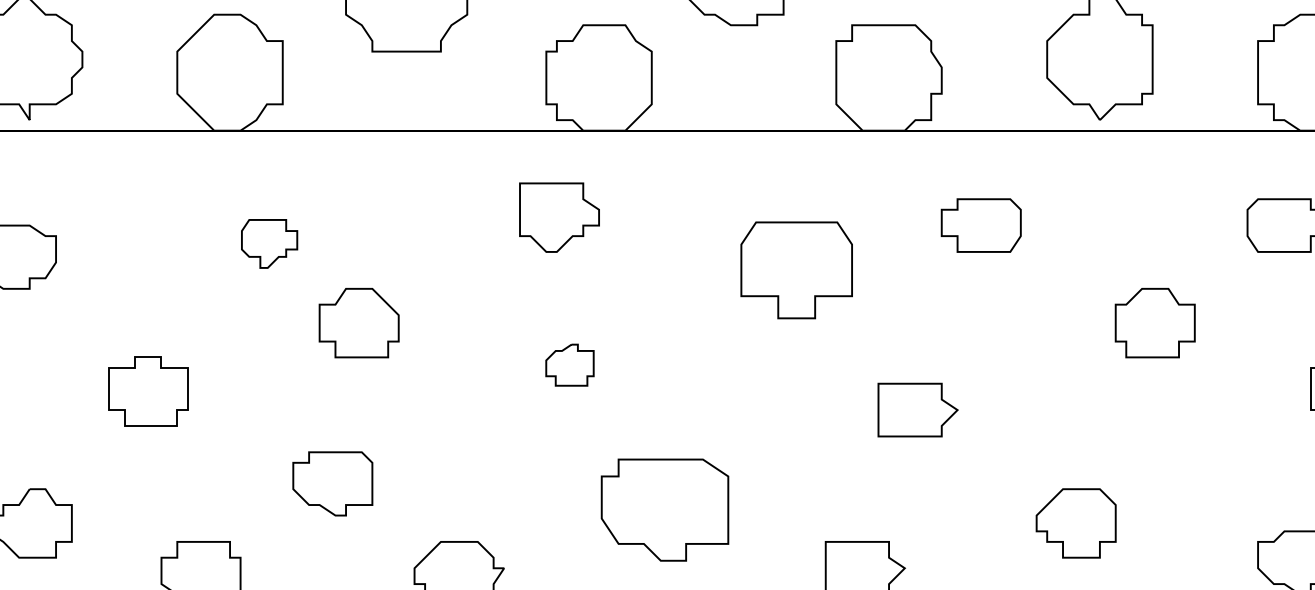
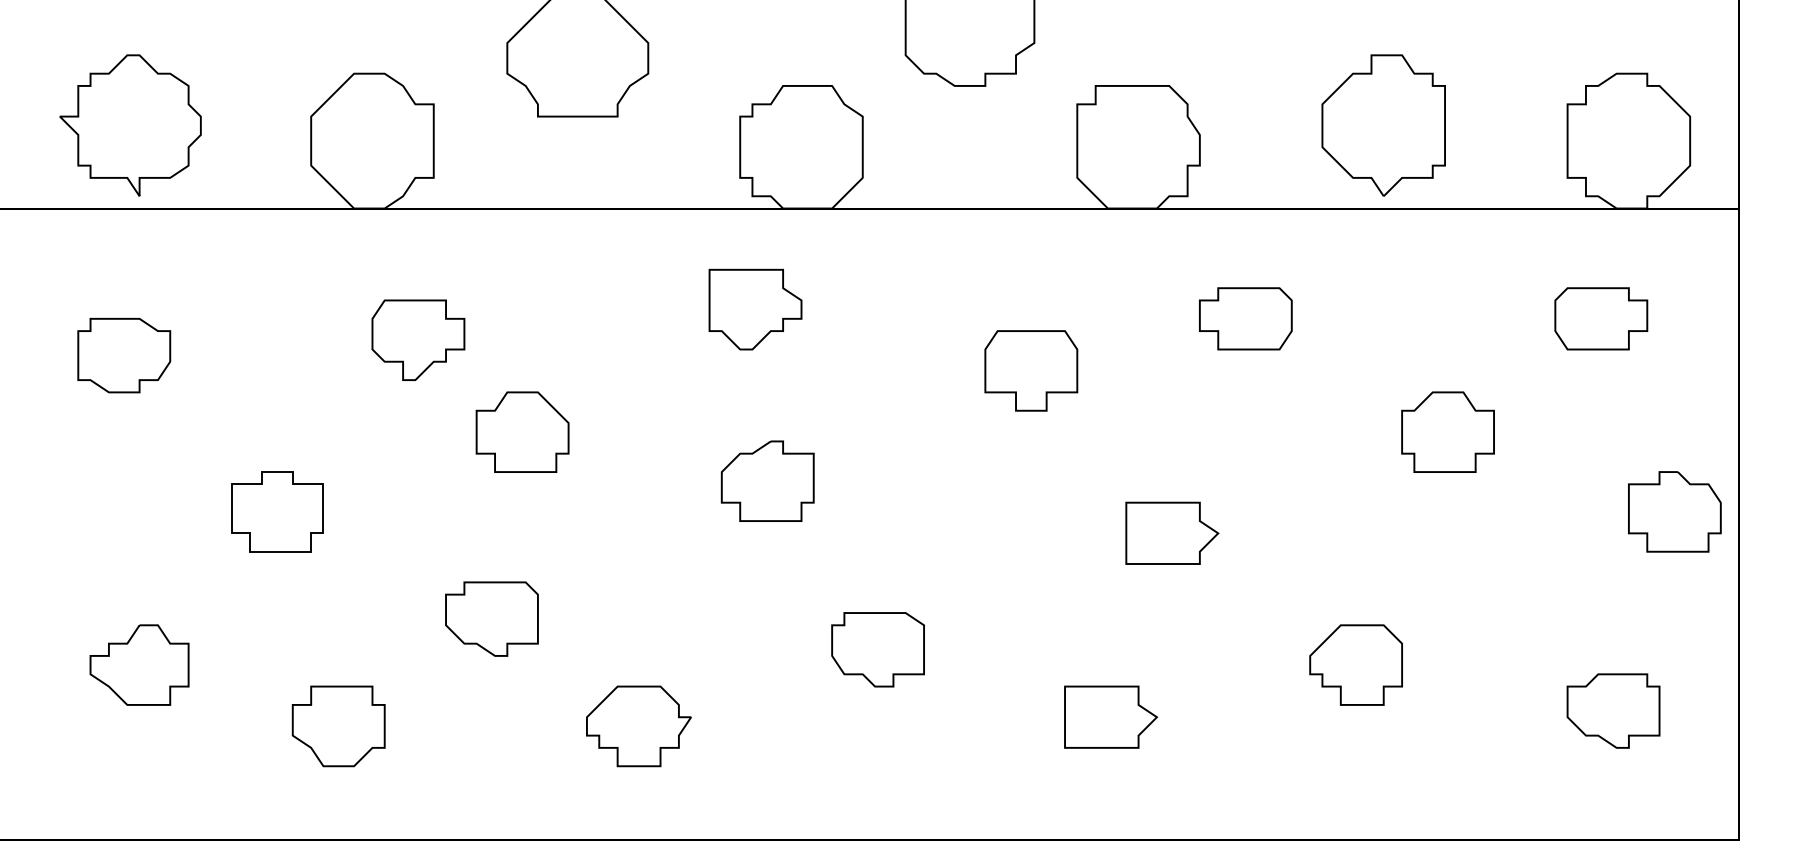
part: (269, 243) -> (418, 339), size x1.43
part: (796, 270) -> (1031, 370), size x0.71
part: (569, 364) -> (767, 480), size x1.67
part: (664, 510) -> (877, 649), size x0.62

